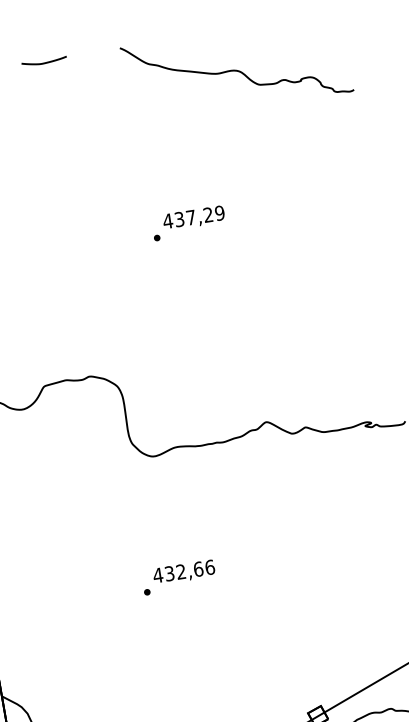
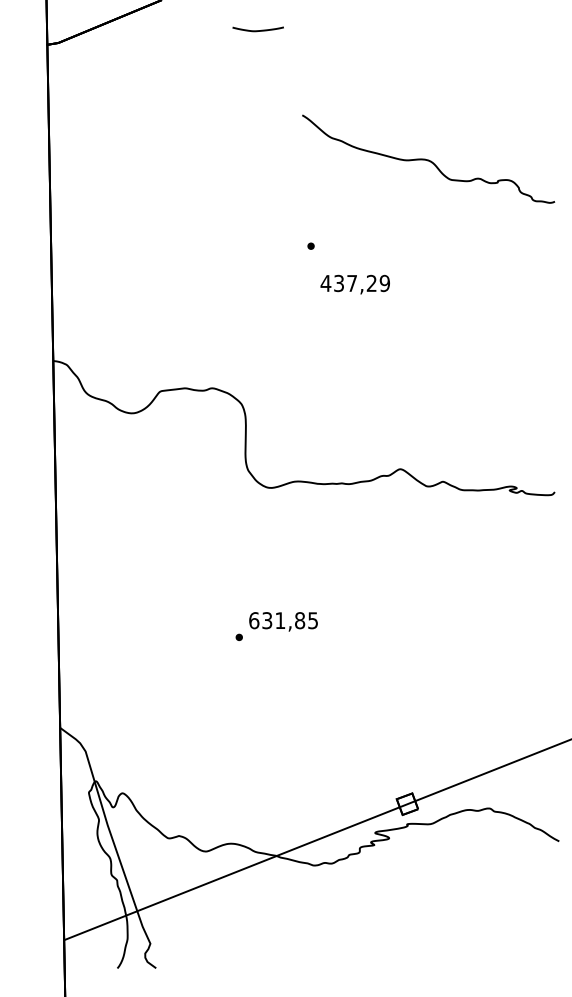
curve: (43, 62) -> (257, 30), moved
curve: (237, 69) -> (428, 159), moved
text: (193, 218) -> (354, 284), moved
text: (183, 571) -> (283, 620), 432,66 -> 631,85

